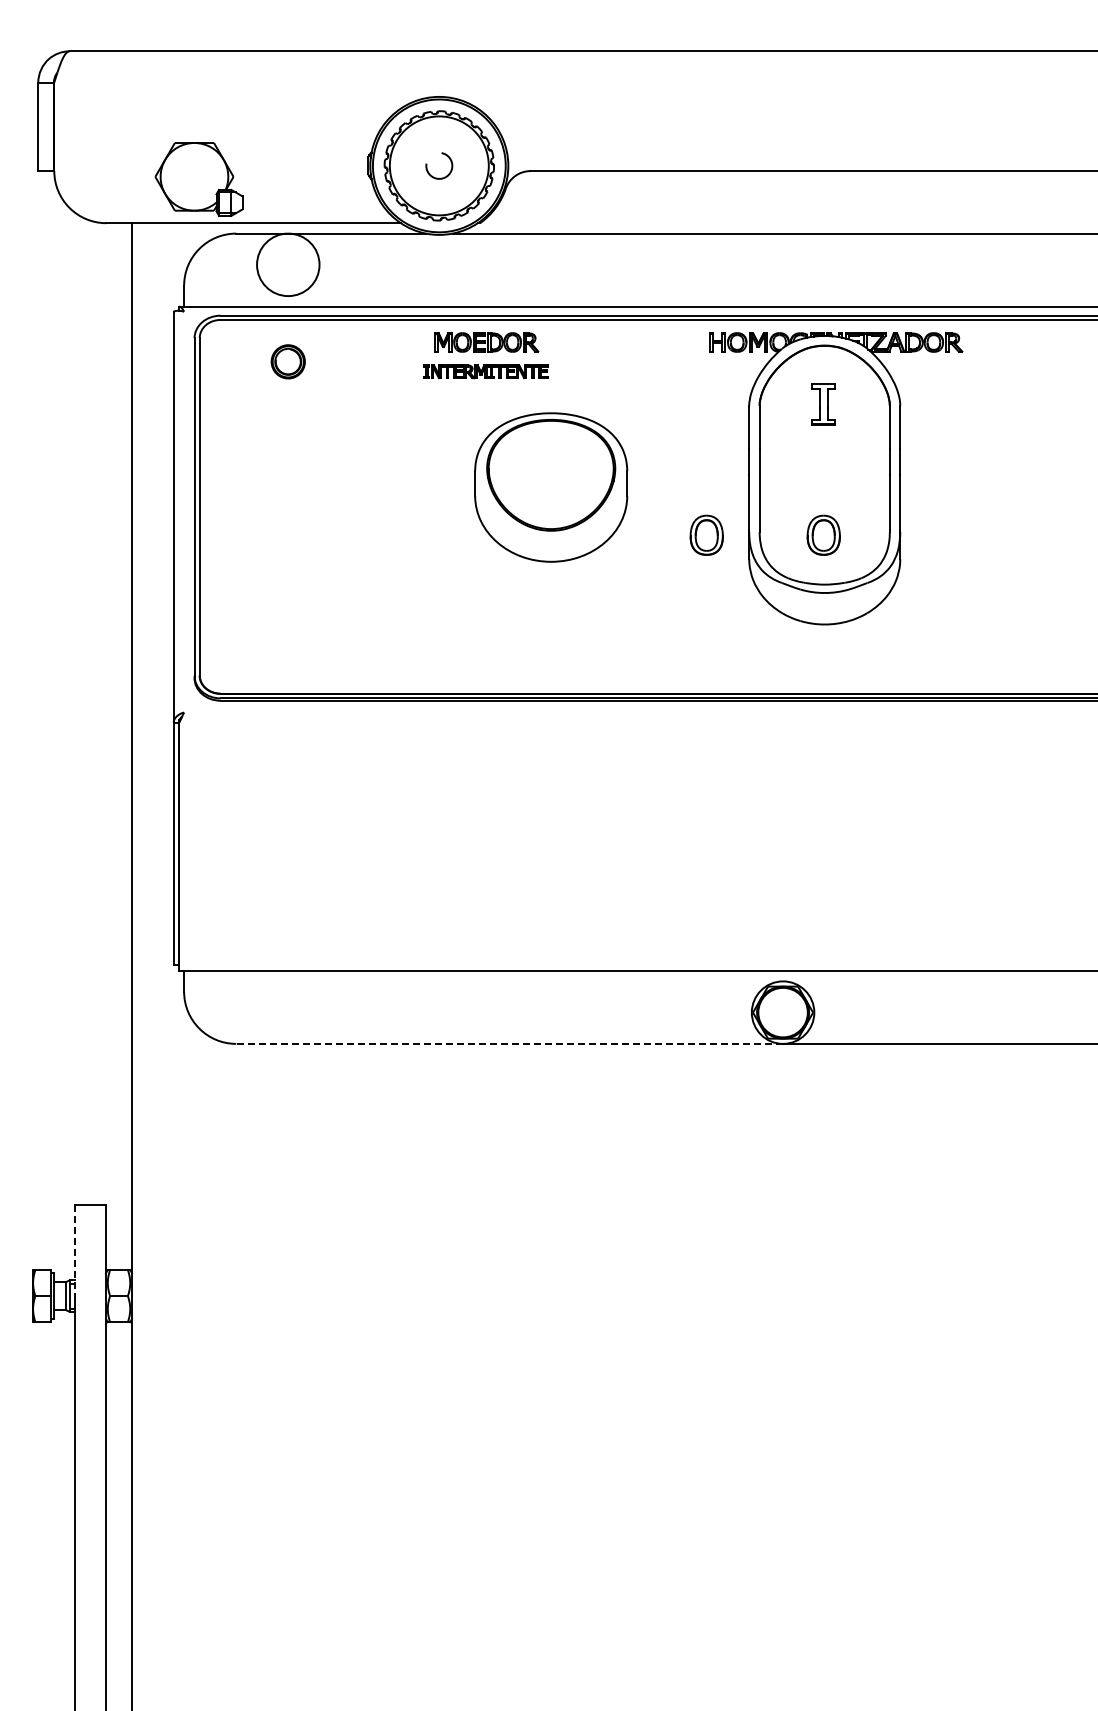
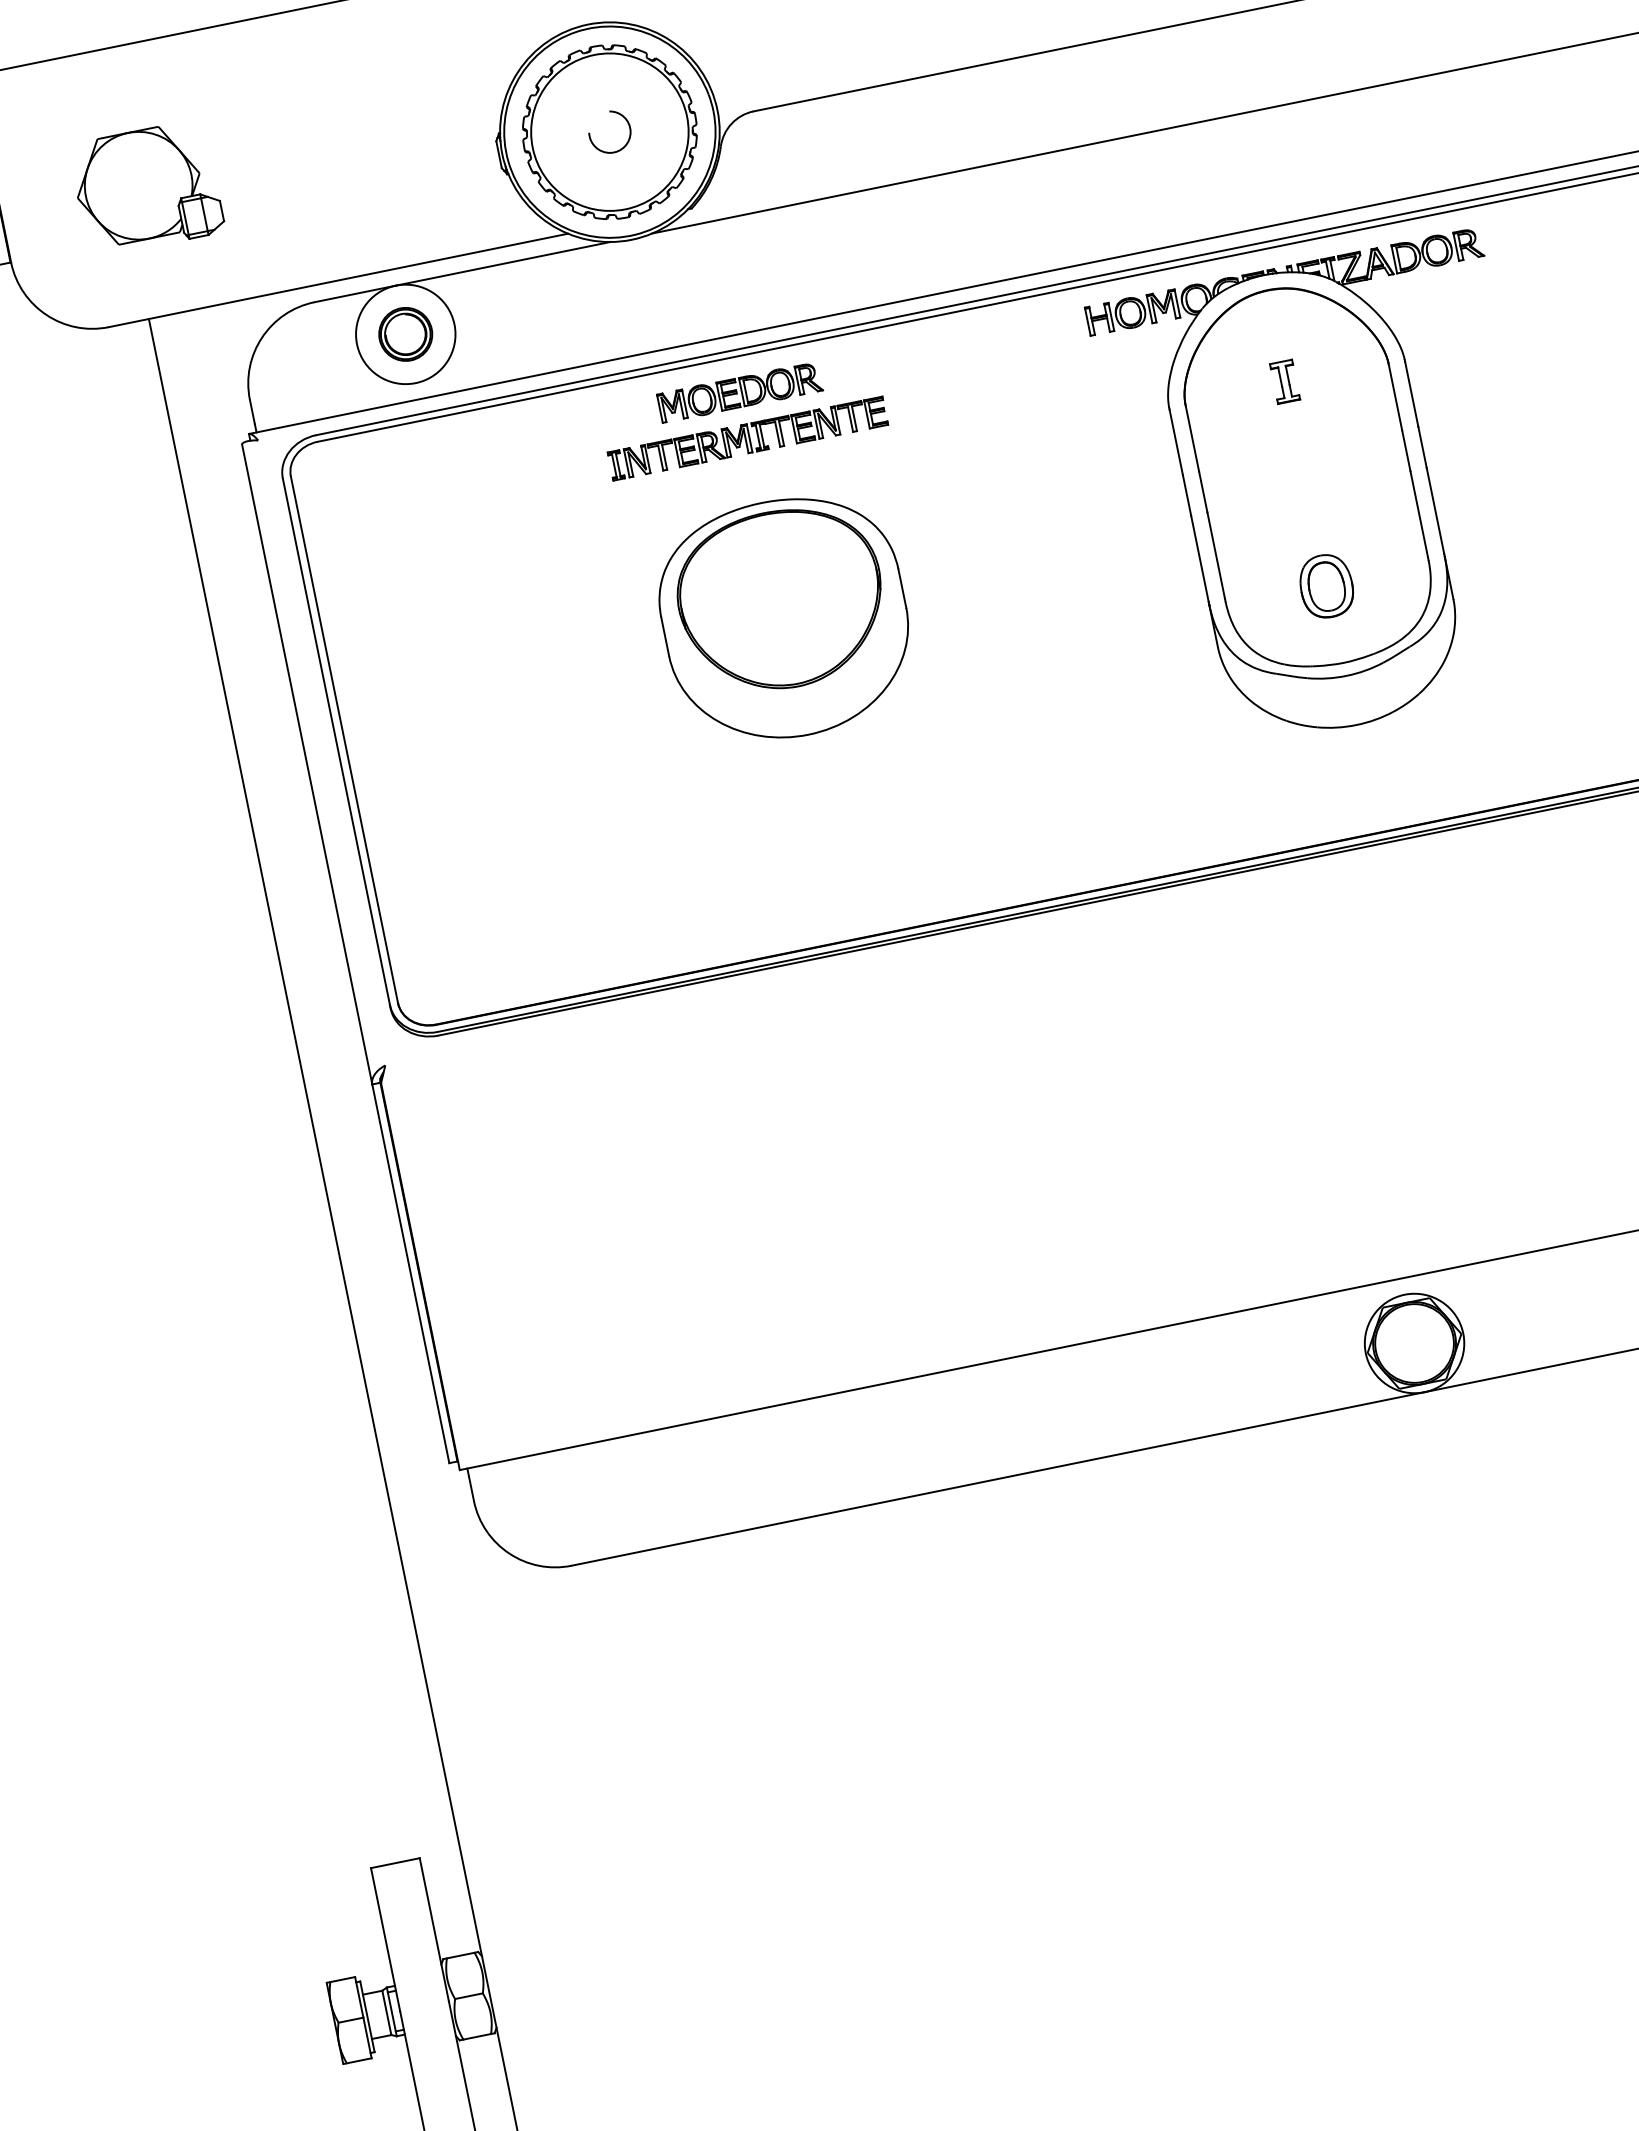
part: (198, 179) -> (145, 188), moved
part: (287, 361) -> (404, 334), moved
part: (485, 371) -> (747, 438), size x1.43
part: (823, 403) -> (1284, 380), size x0.62
part: (551, 487) -> (785, 618), moved
part: (706, 534) -> (1143, 622), removed
line: (509, 1043) -> (997, 1478), dashed -> solid
line: (74, 1250) -> (385, 1939), dashed -> solid

